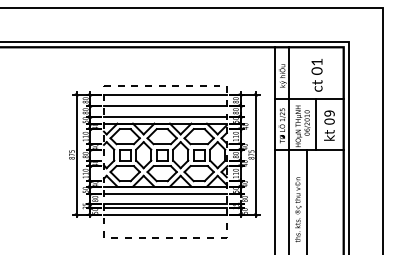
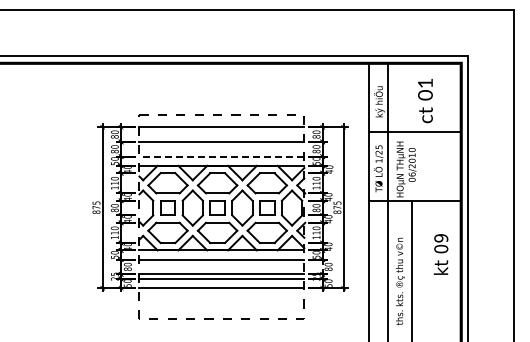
line: (165, 116) -> (221, 156), solid -> dashed
line: (316, 124) -> (424, 166), removed
text: (329, 125) -> (440, 254), moved

